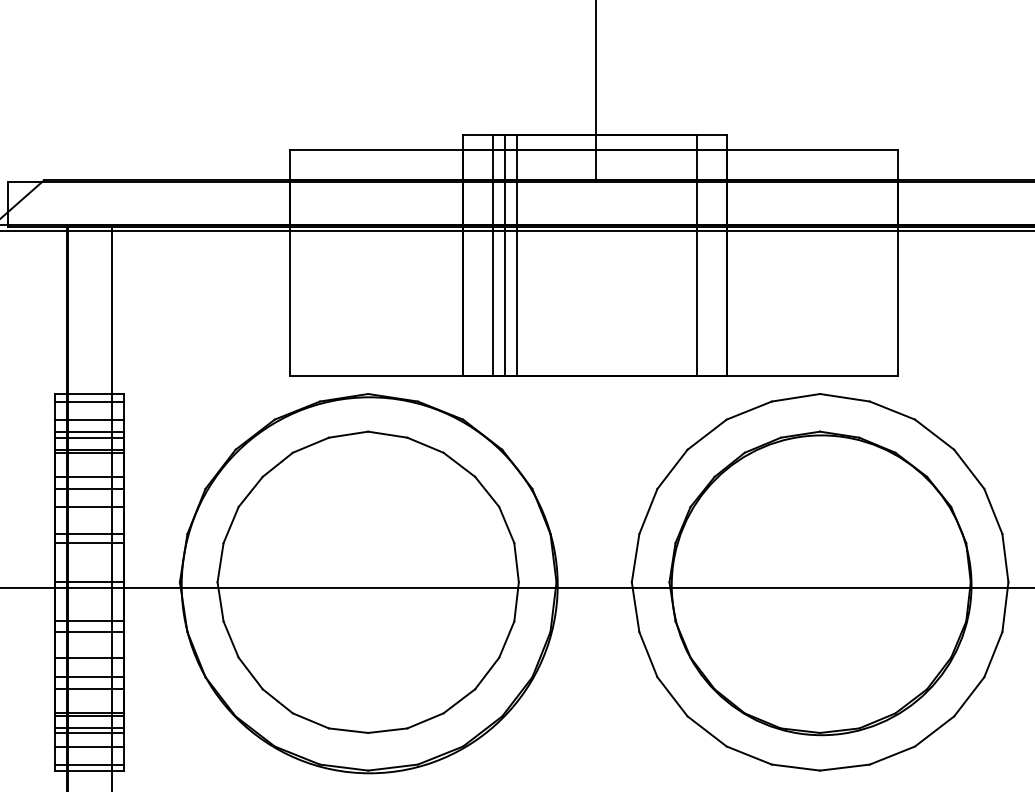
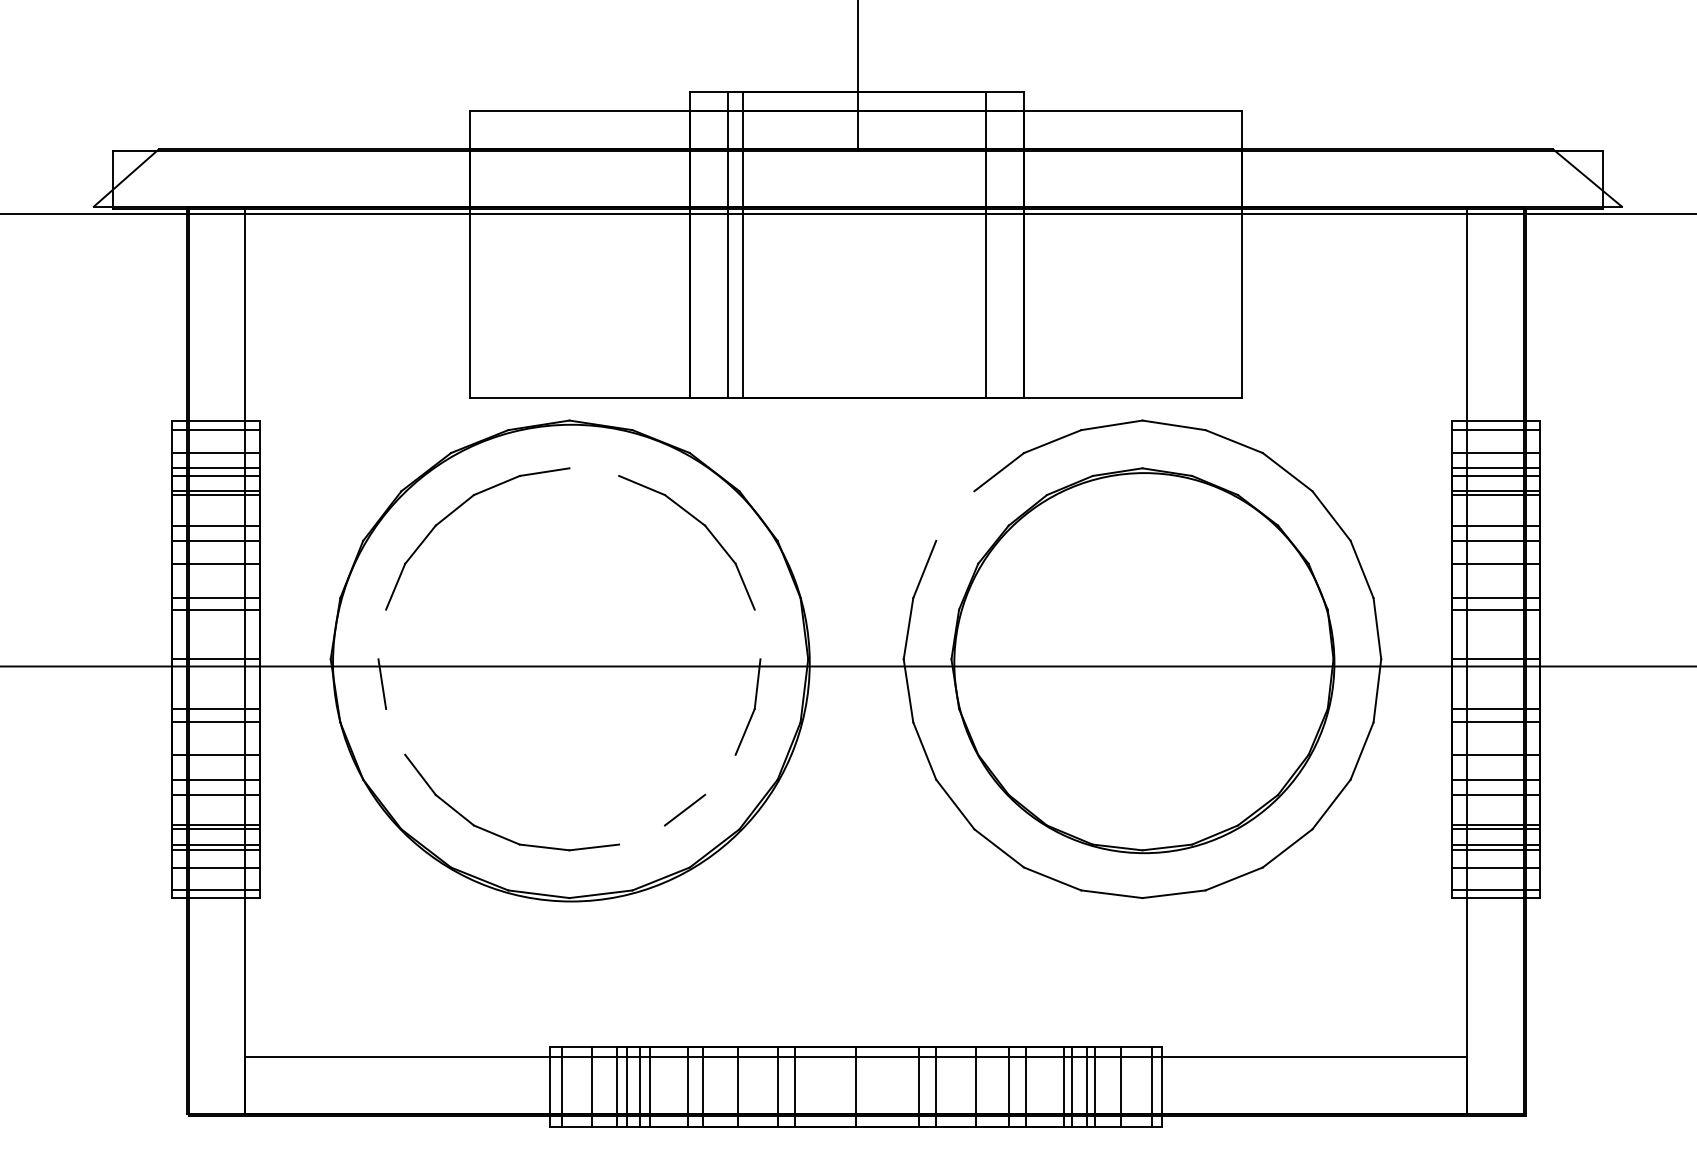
line: (517, 255) -> (758, 244), removed
line: (387, 434) -> (594, 471), removed
line: (672, 468) -> (955, 515), removed
line: (220, 562) -> (382, 634), removed
line: (516, 562) -> (757, 634), removed
line: (230, 639) -> (395, 731), removed
line: (487, 673) -> (720, 774), removed
line: (425, 720) -> (641, 834), removed

